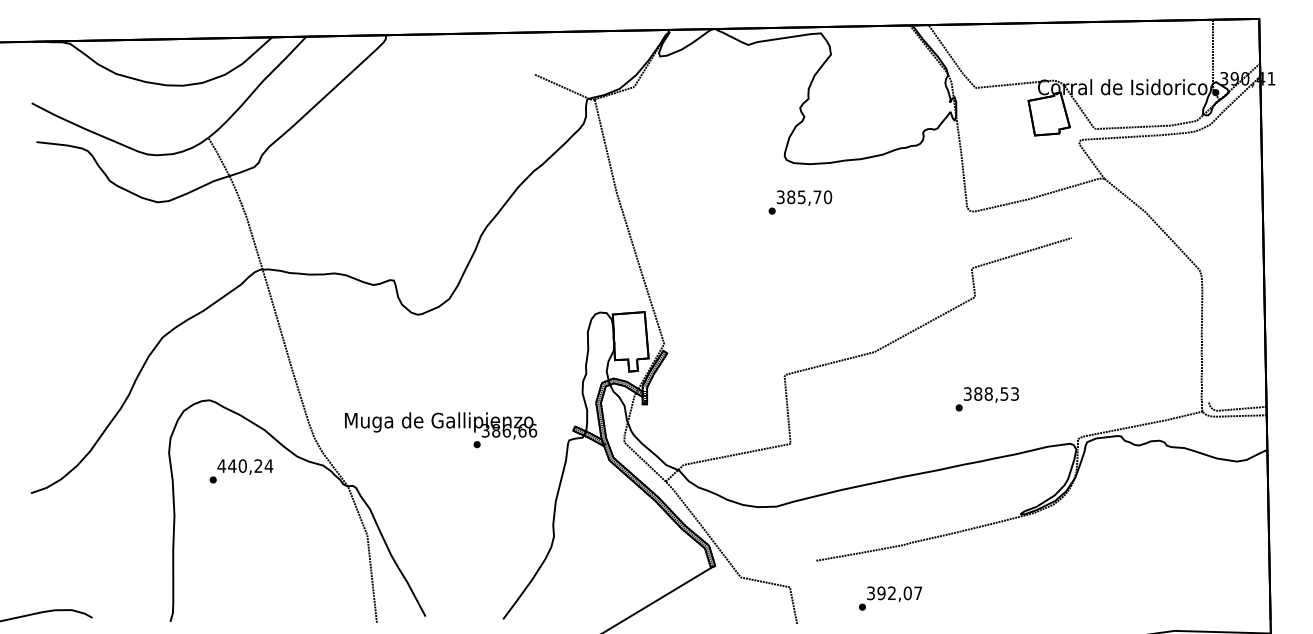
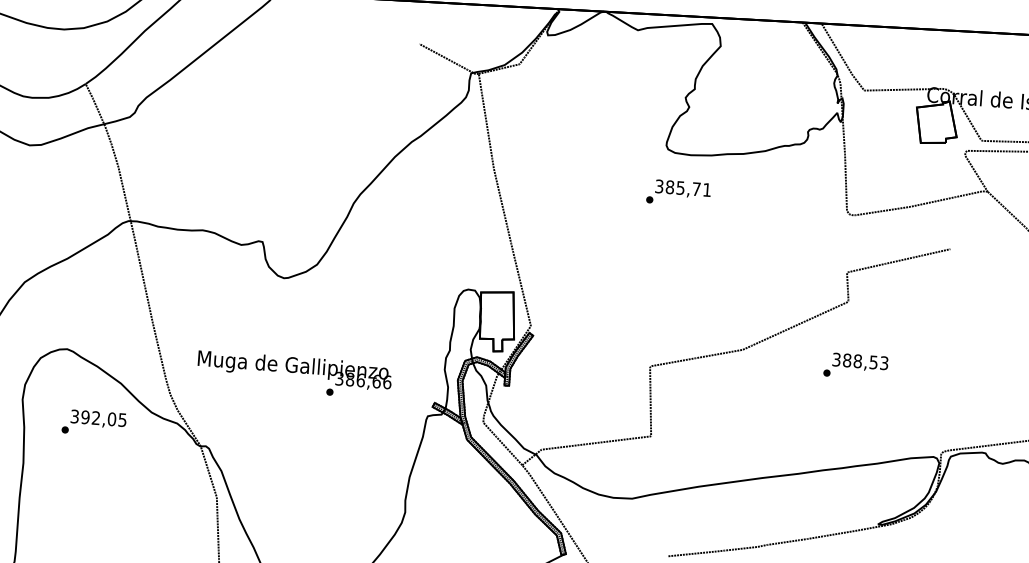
text: (828, 197) -> (707, 190), 385,70 -> 385,71
text: (986, 399) -> (855, 366), moved
text: (441, 430) -> (294, 375), moved
text: (245, 465) -> (98, 417), 440,24 -> 392,05

